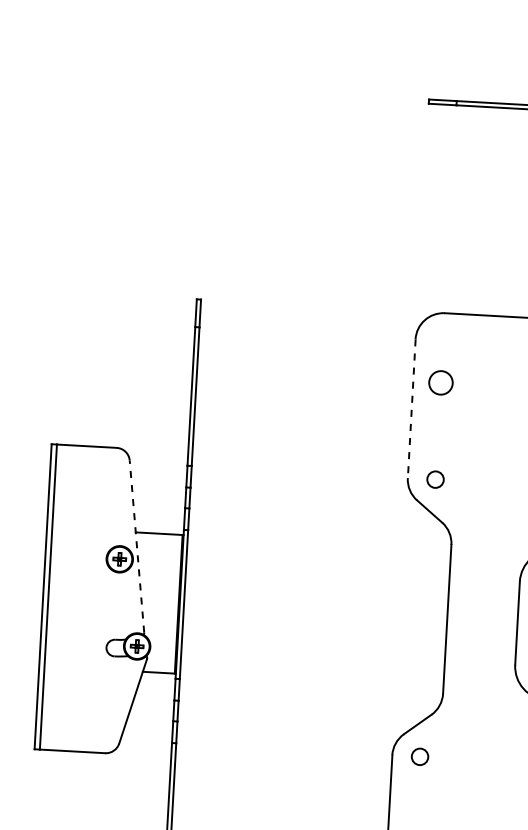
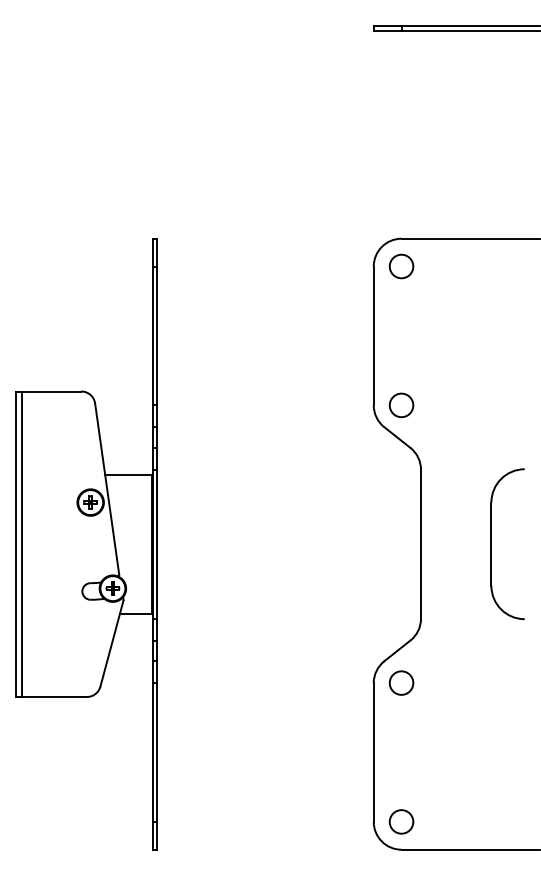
circle: (440, 382) -> (401, 266), moved
line: (411, 409) -> (373, 336), dashed -> solid
circle: (435, 479) -> (401, 405), size x1.43
line: (137, 546) -> (107, 488), dashed -> solid
circle: (420, 756) -> (401, 682), size x1.43

